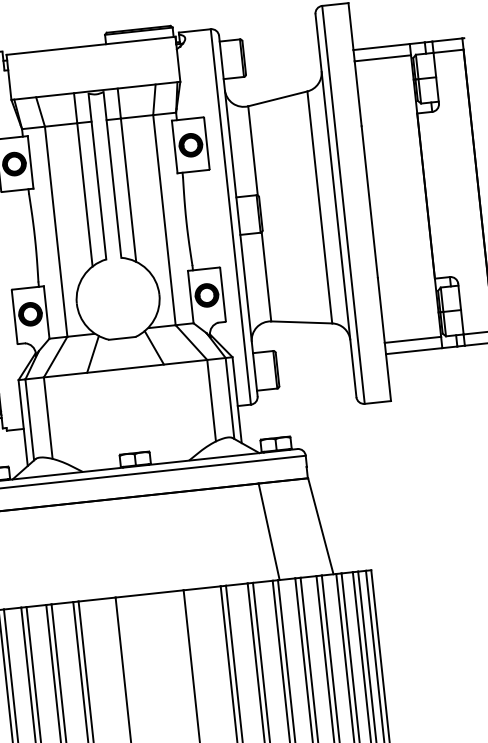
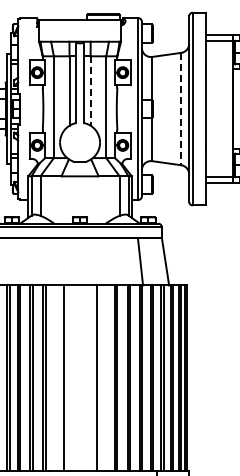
line: (128, 191) -> (90, 91), solid -> dashed
line: (320, 208) -> (181, 109), solid -> dashed

